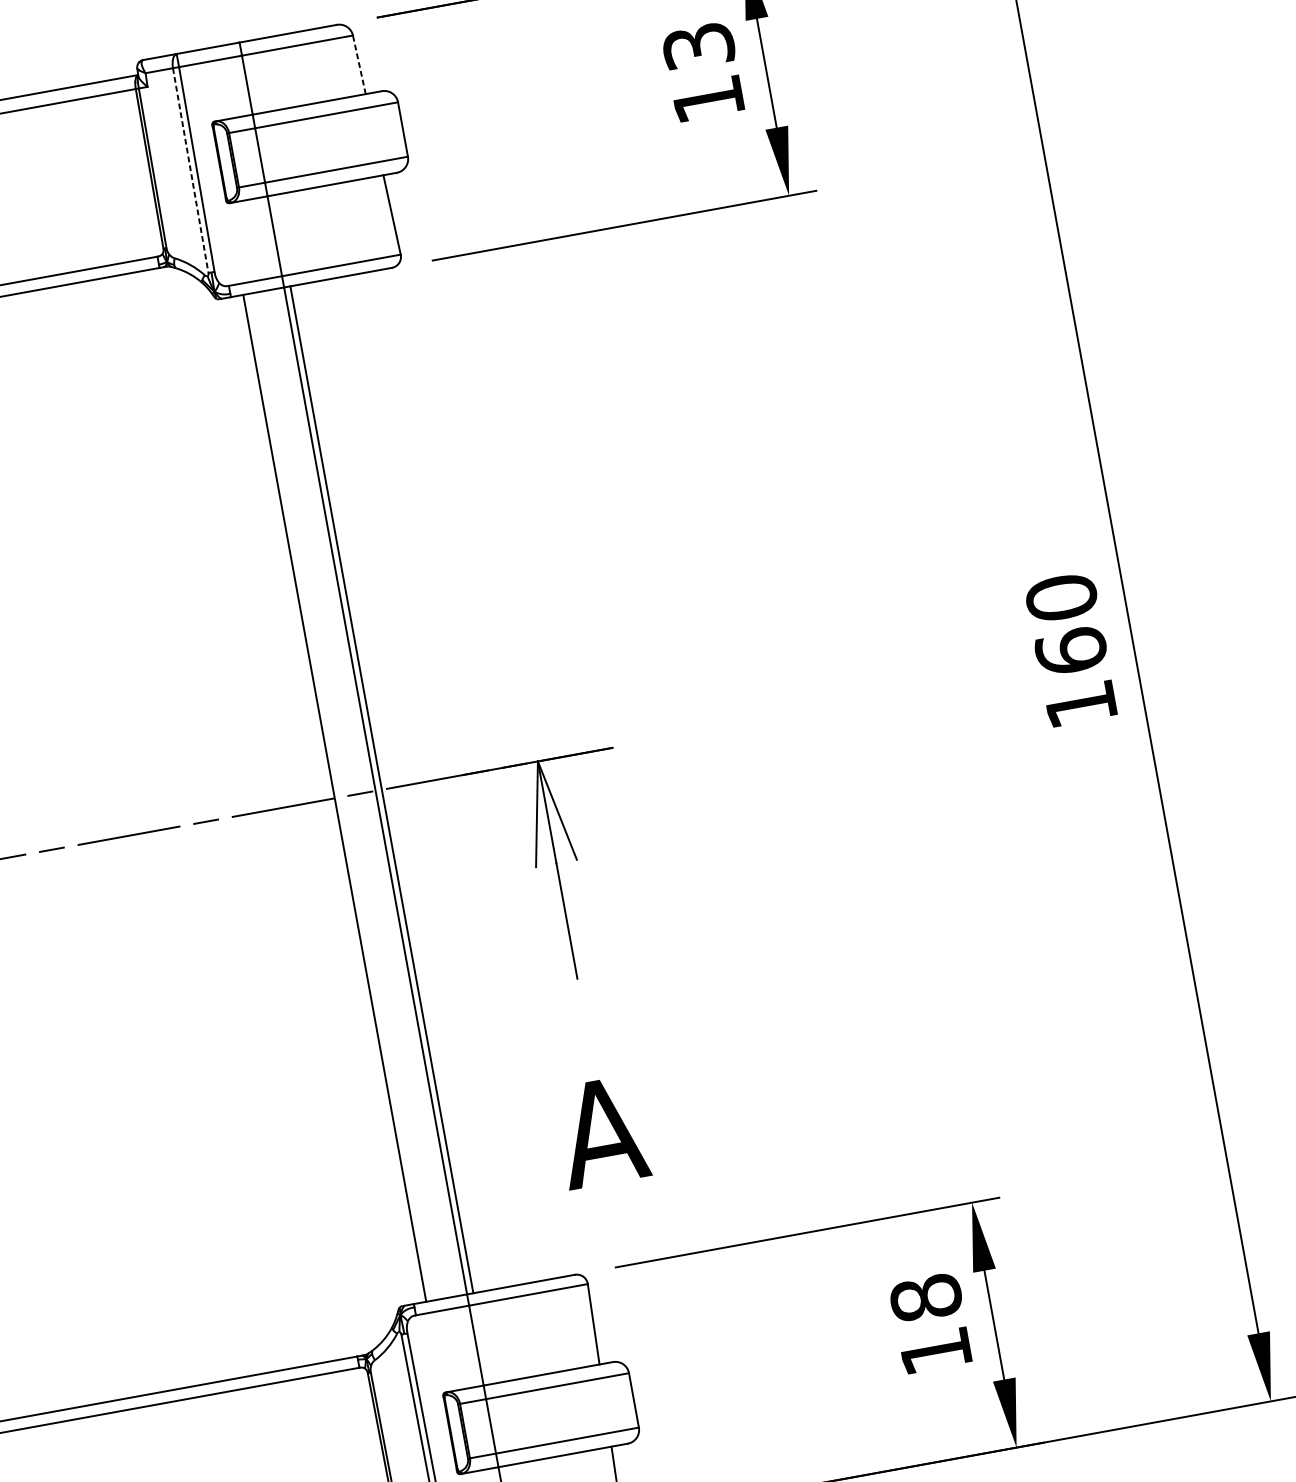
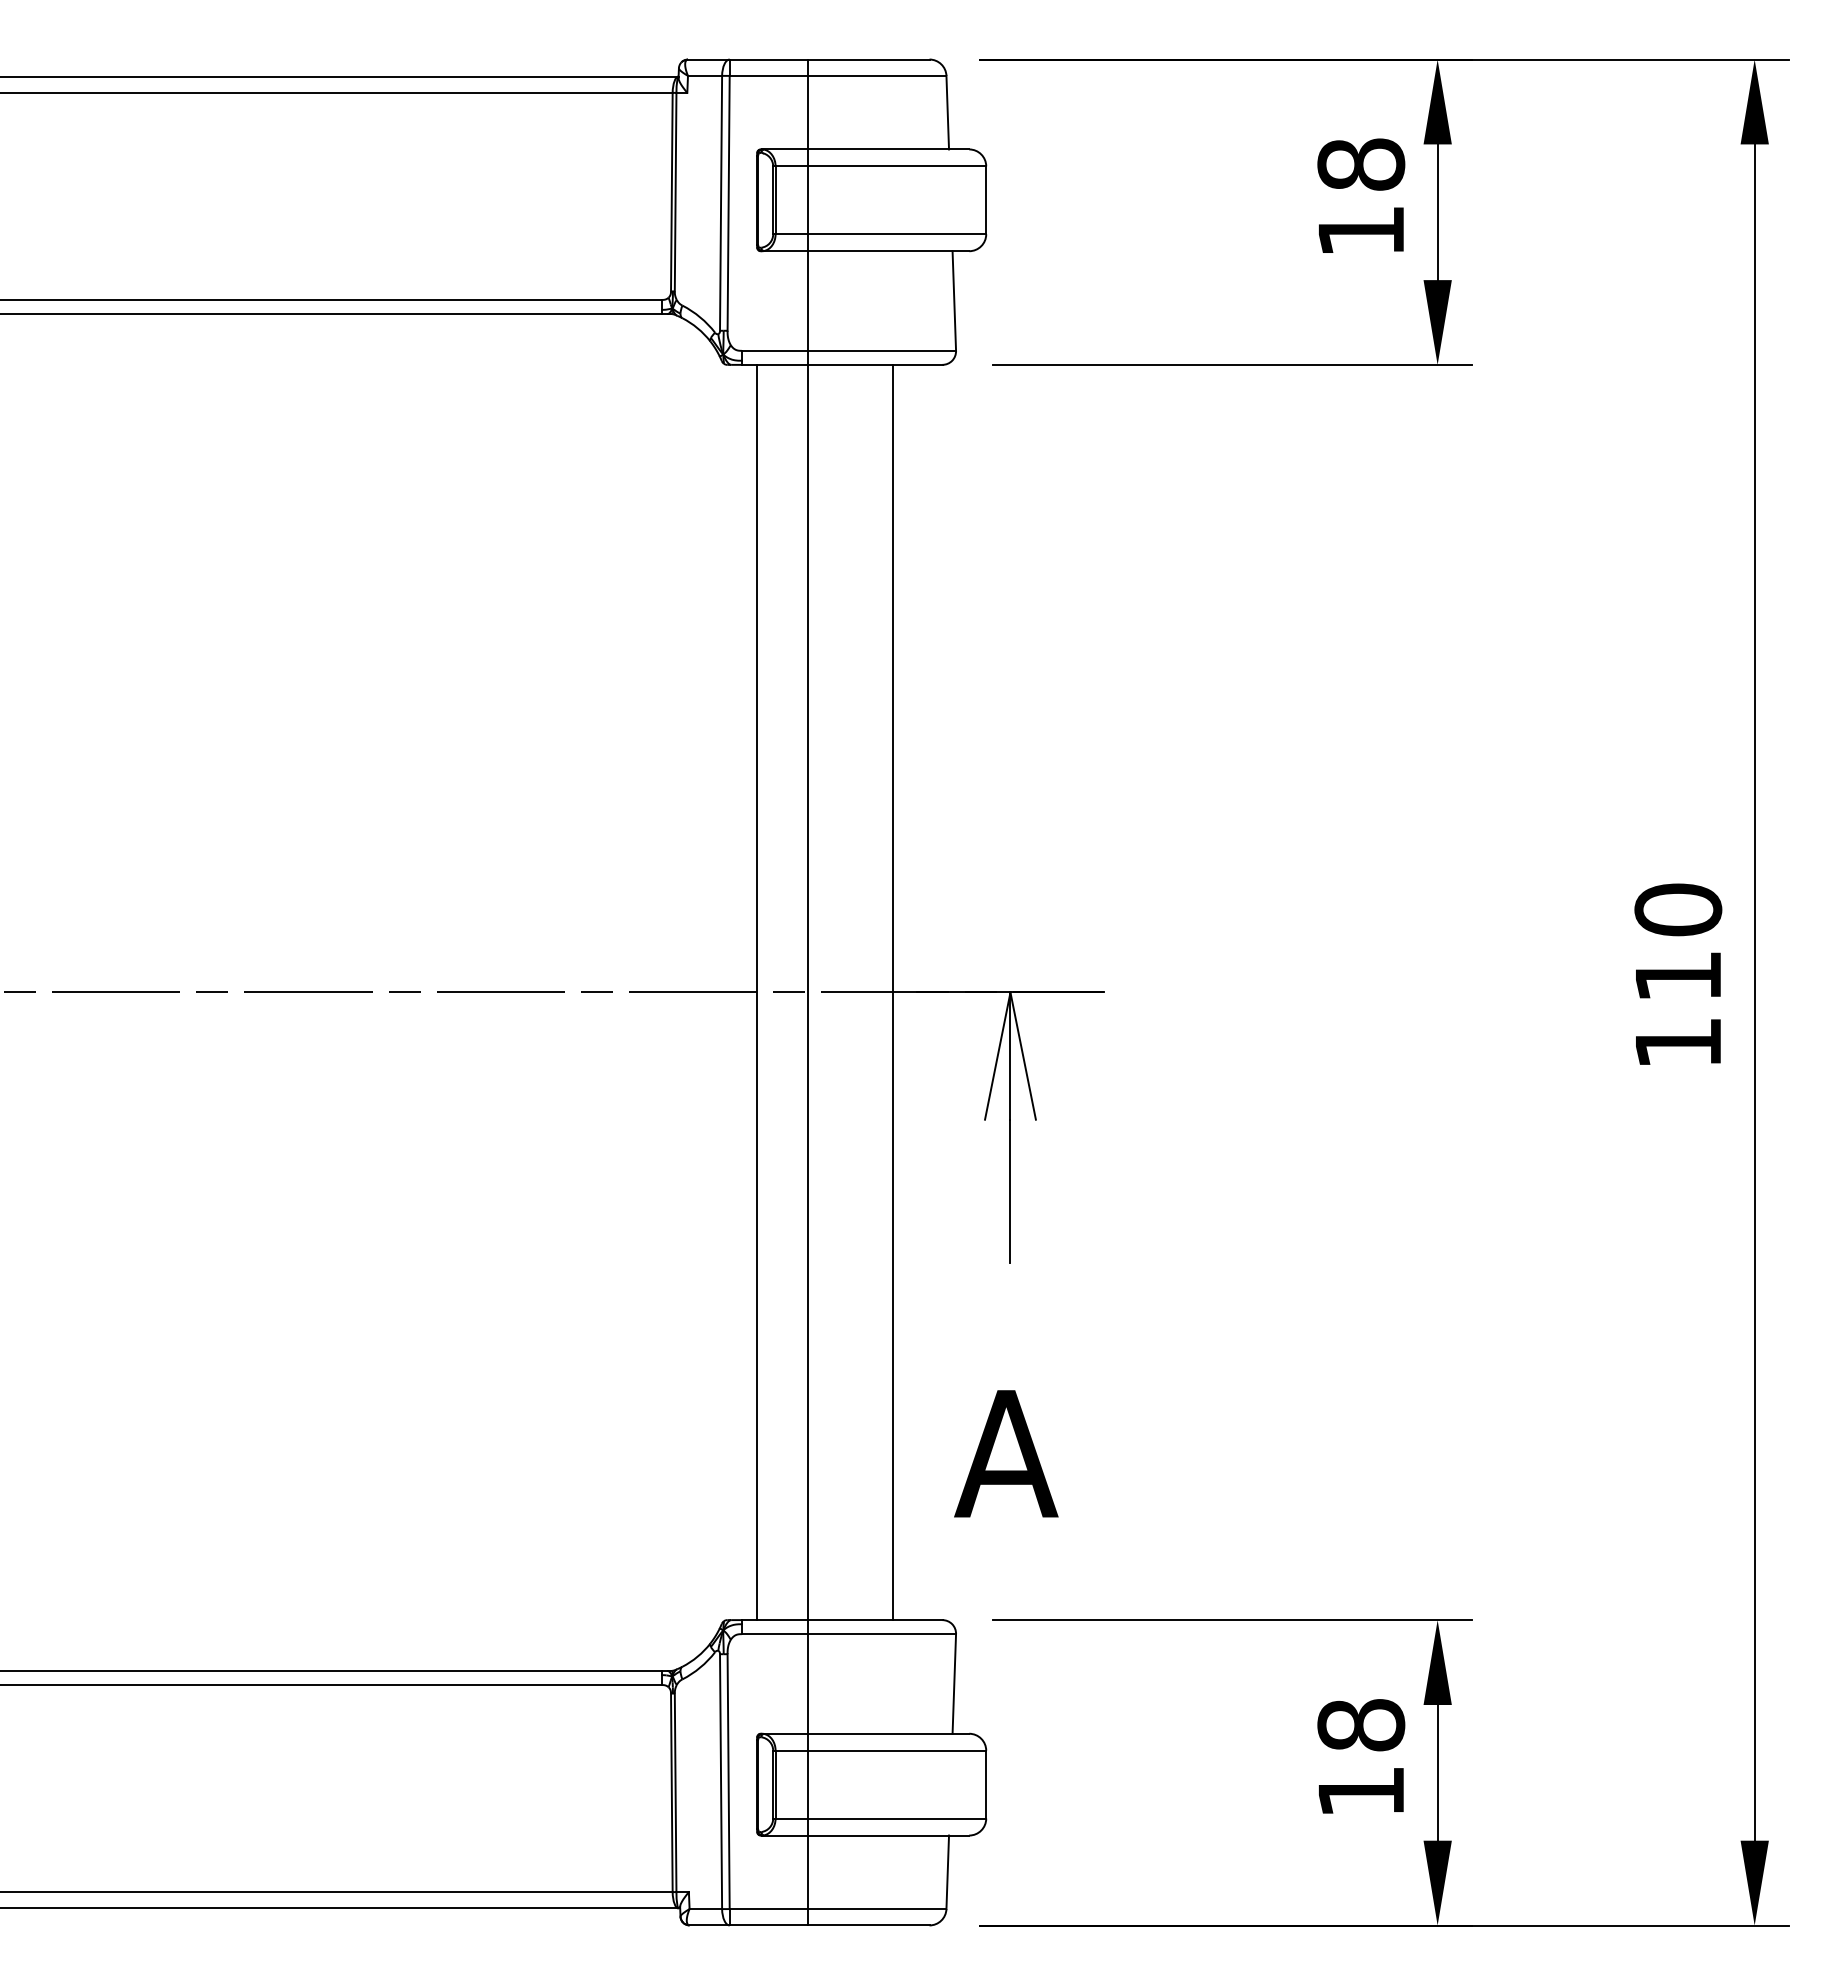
text: (698, 46) -> (1361, 164), 13 -> 18
line: (359, 64) -> (947, 112), dashed -> solid
line: (191, 170) -> (721, 203), dashed -> solid
text: (1071, 650) -> (1678, 975), 160 -> 110
line: (381, 789) -> (892, 992), moved

